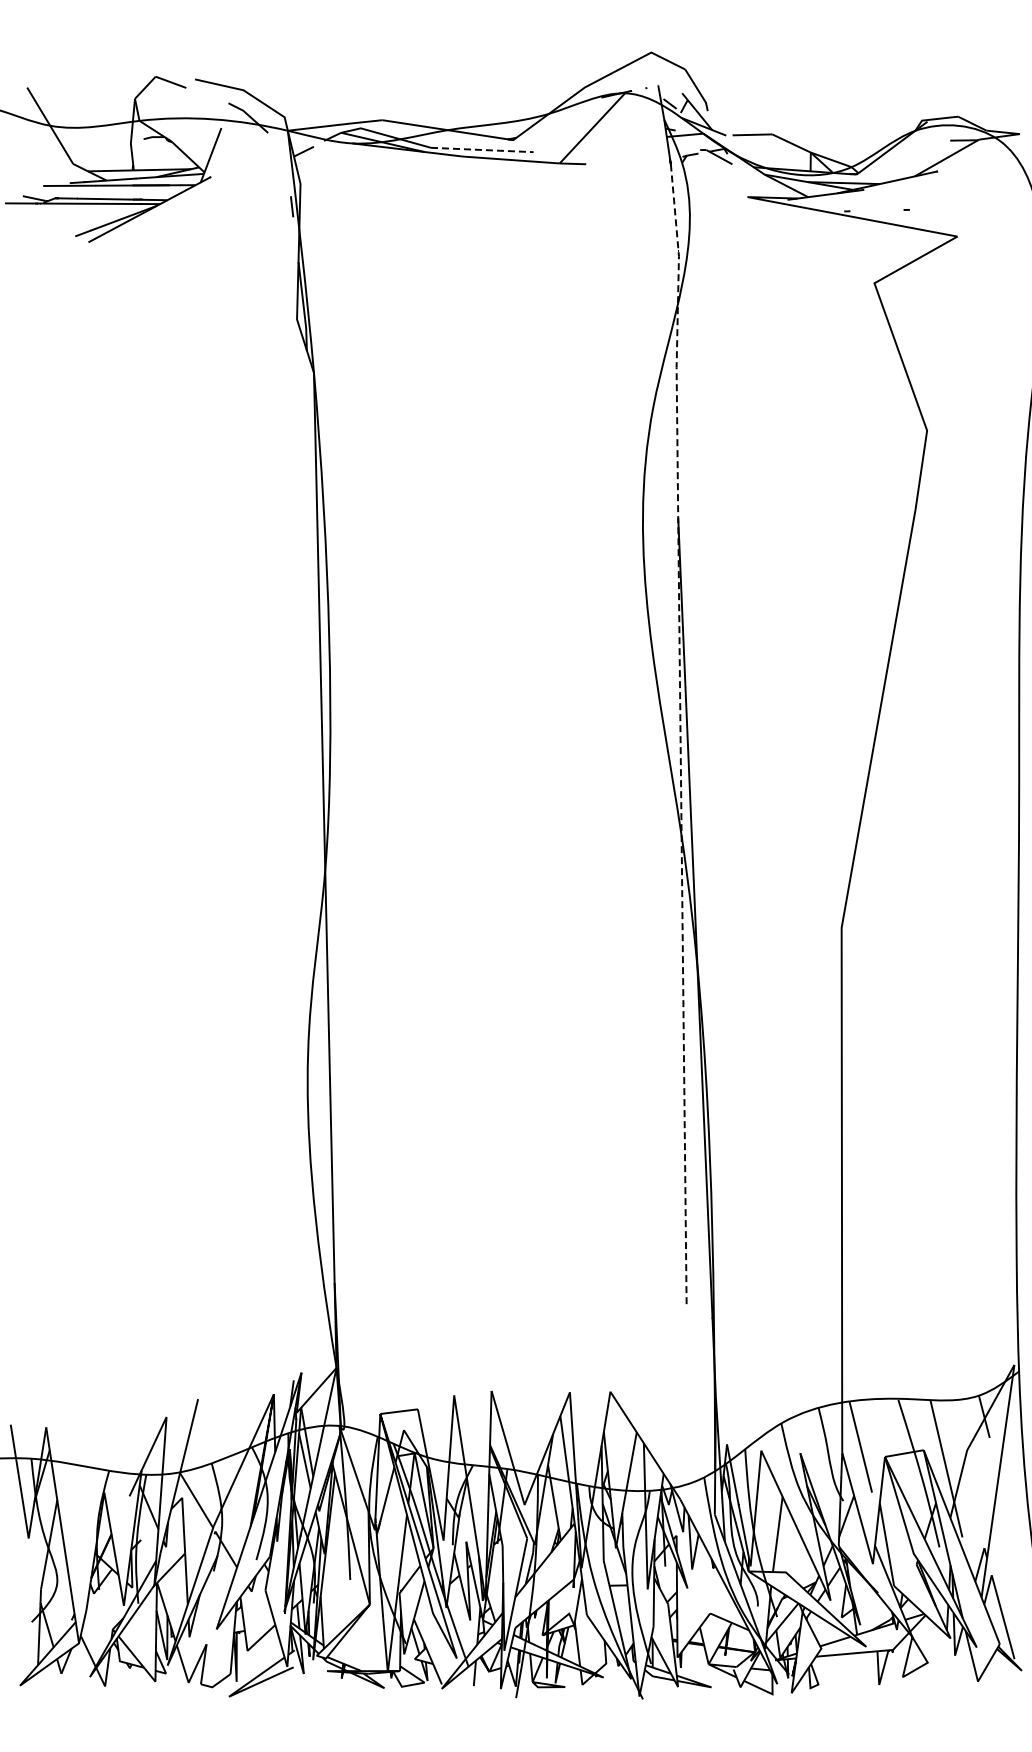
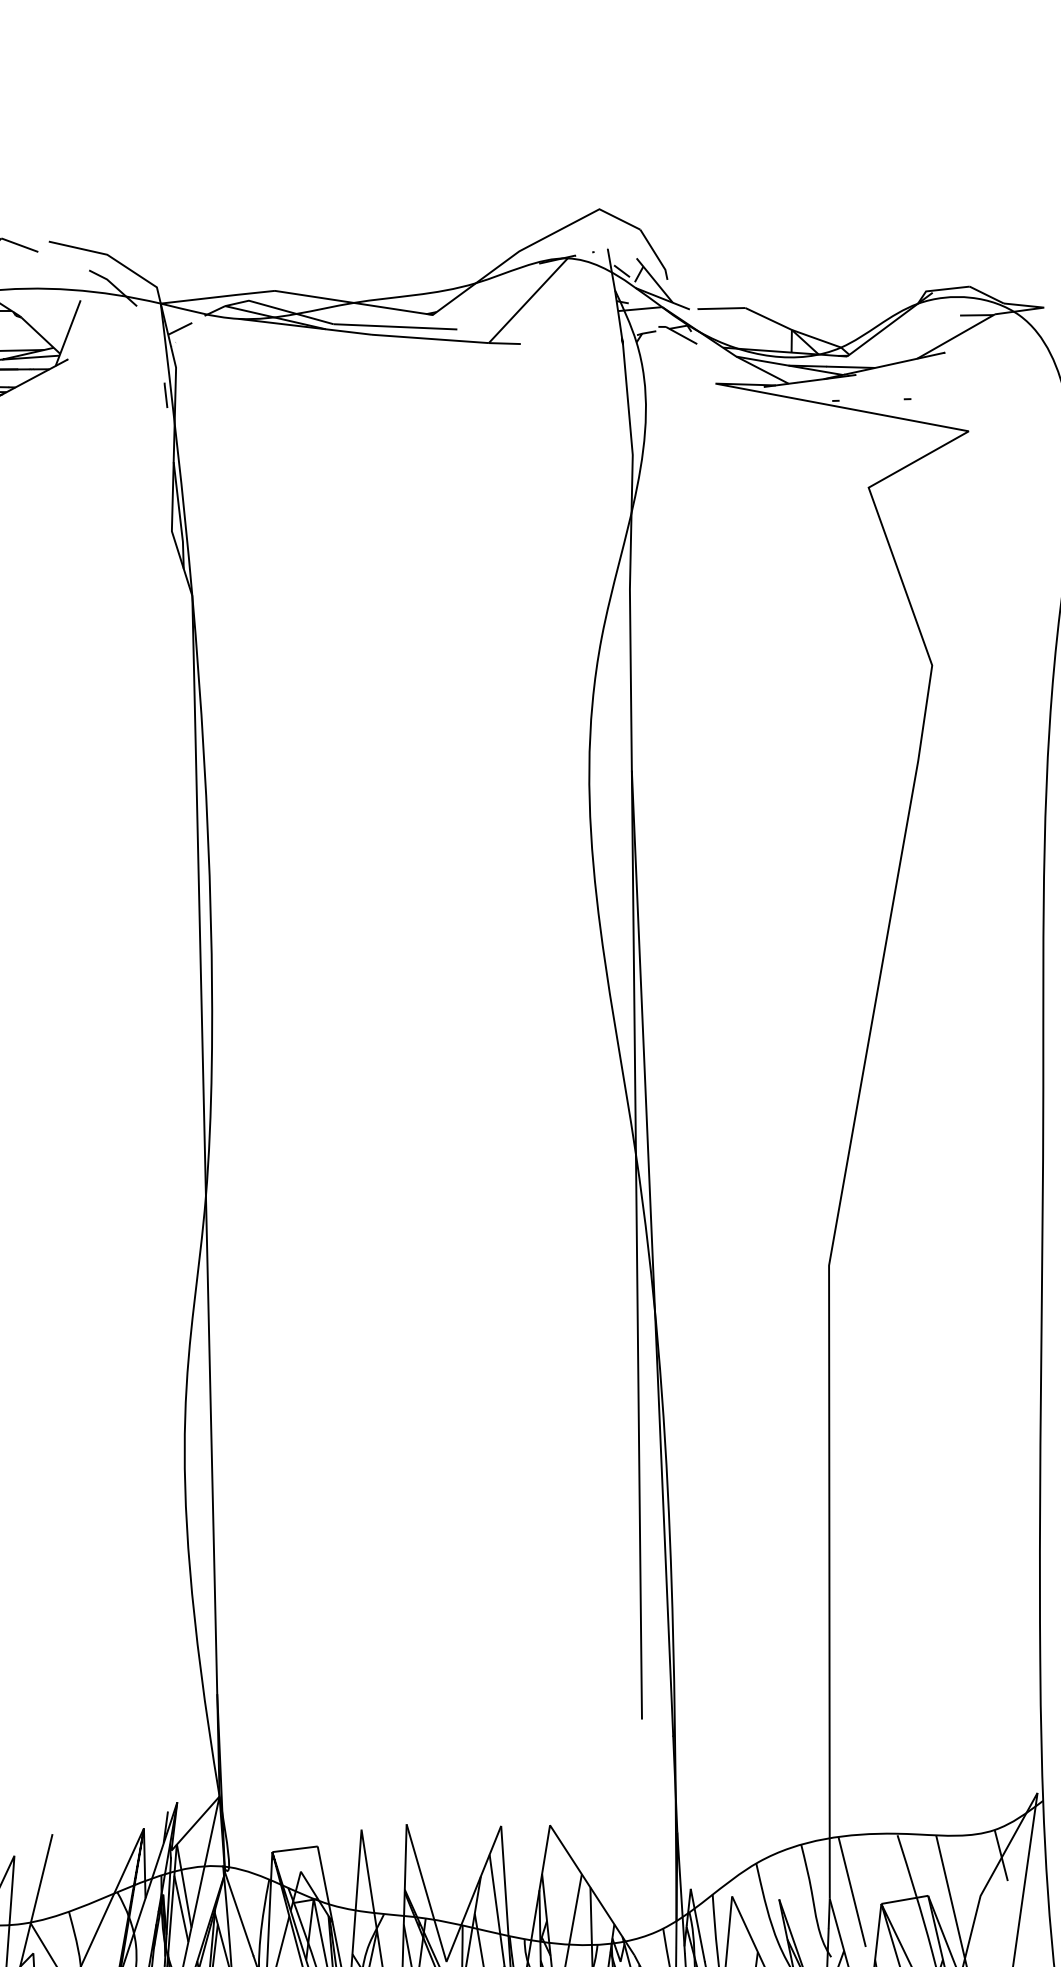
line: (482, 150) -> (395, 327), dashed -> solid
line: (680, 732) -> (634, 1029), dashed -> solid

